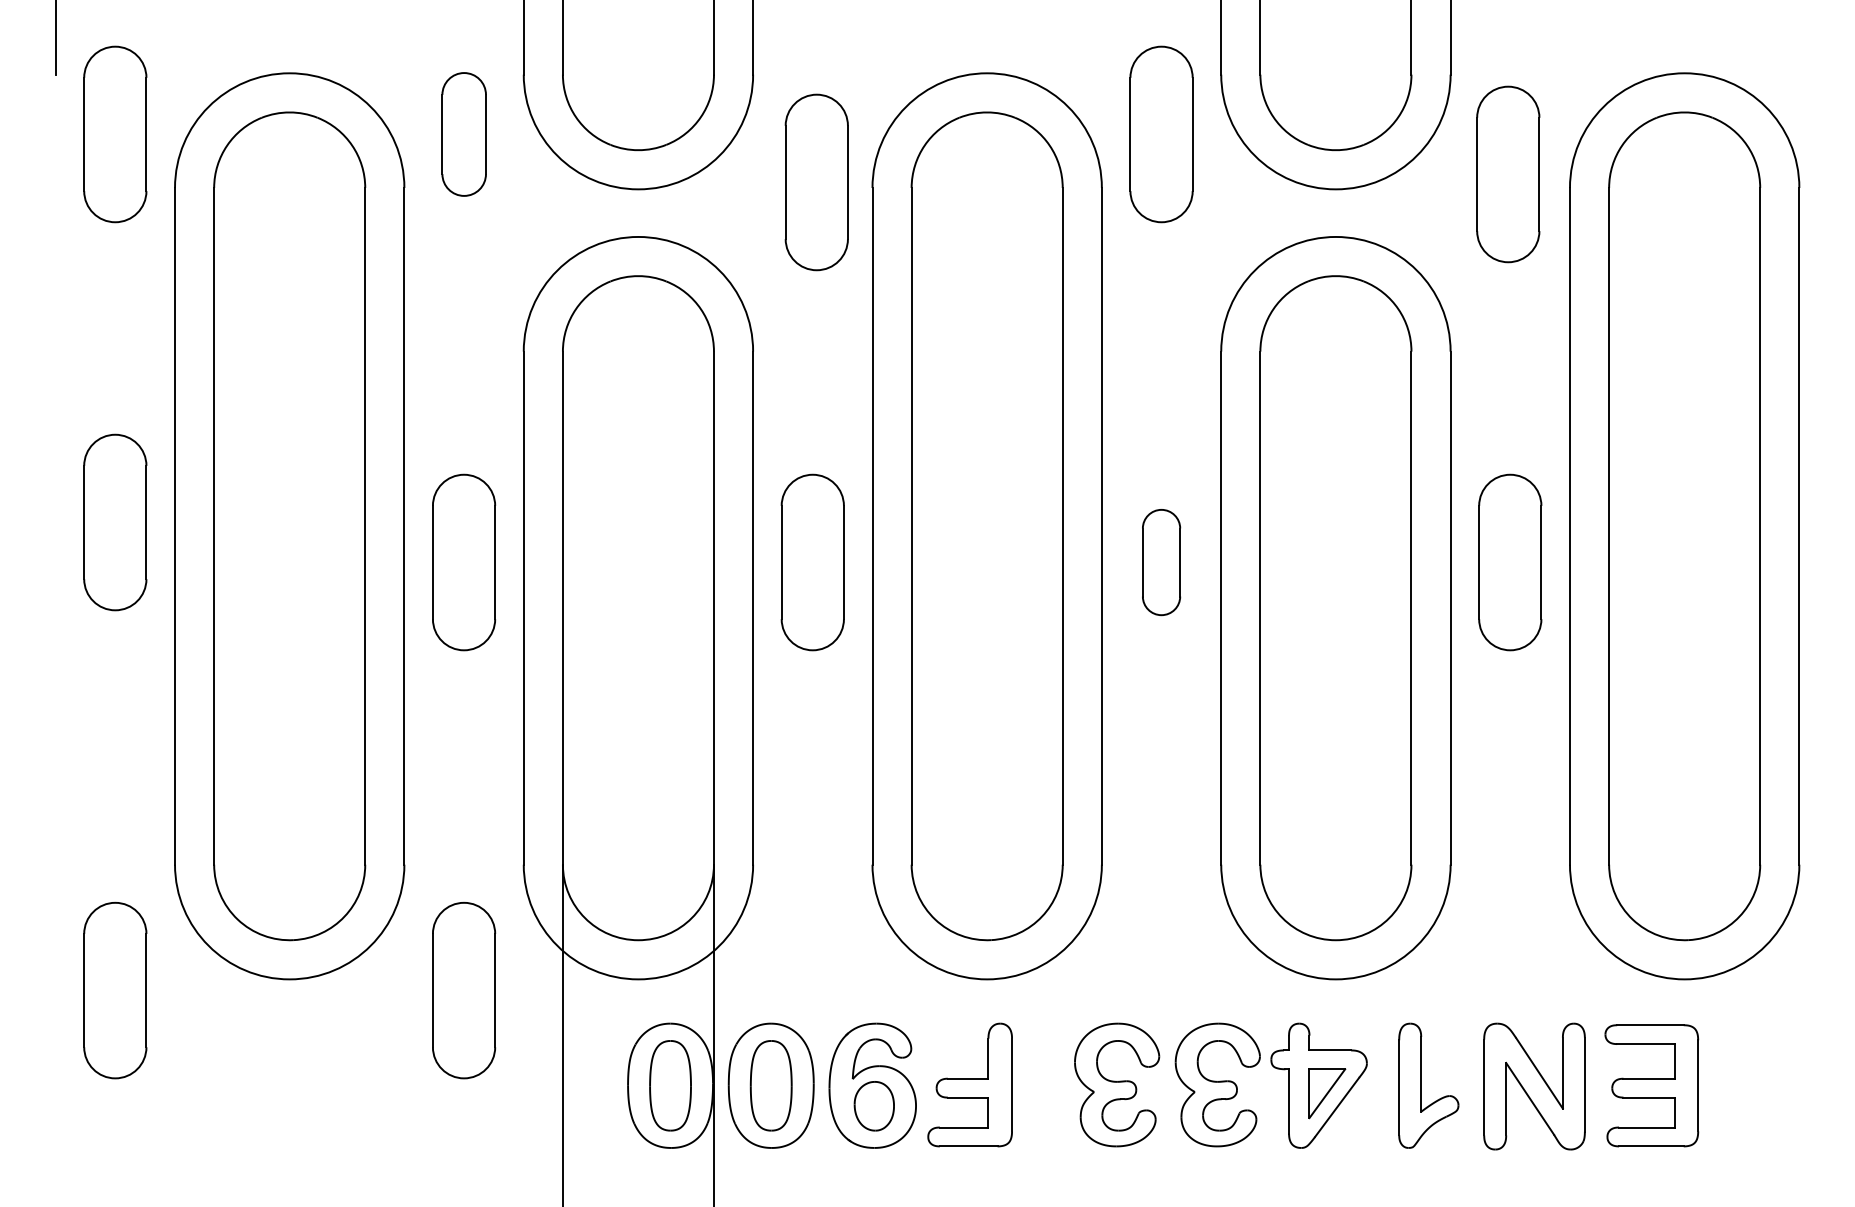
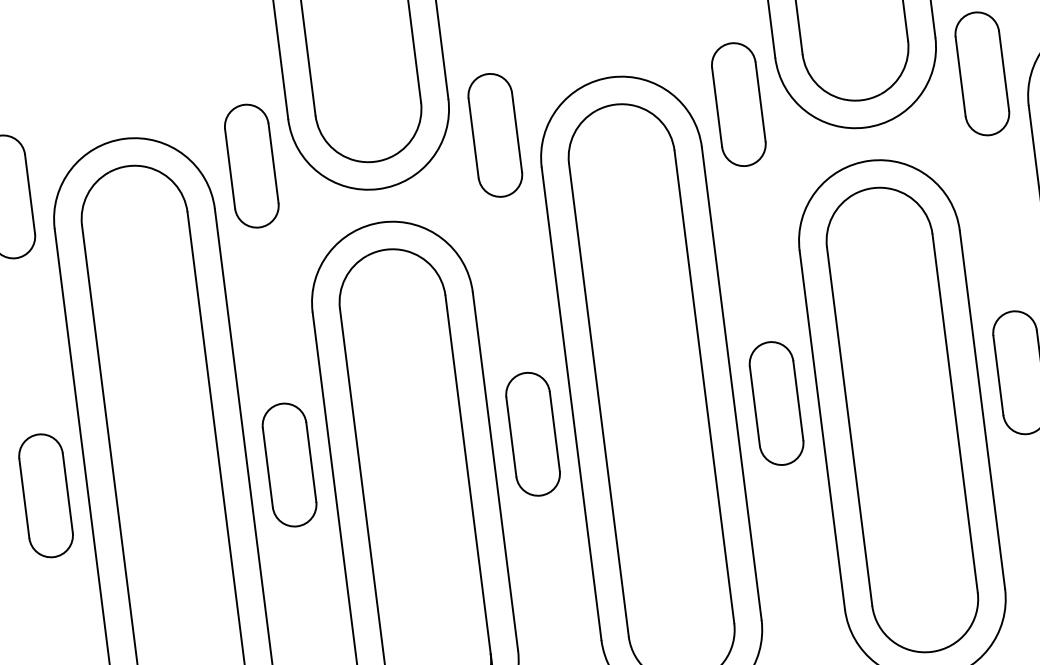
part: (464, 134) -> (252, 166), size x1.43
part: (1508, 174) -> (982, 73), moved
part: (816, 182) -> (495, 135), moved
part: (115, 522) -> (46, 495), moved
part: (1161, 562) -> (776, 403), size x1.67

